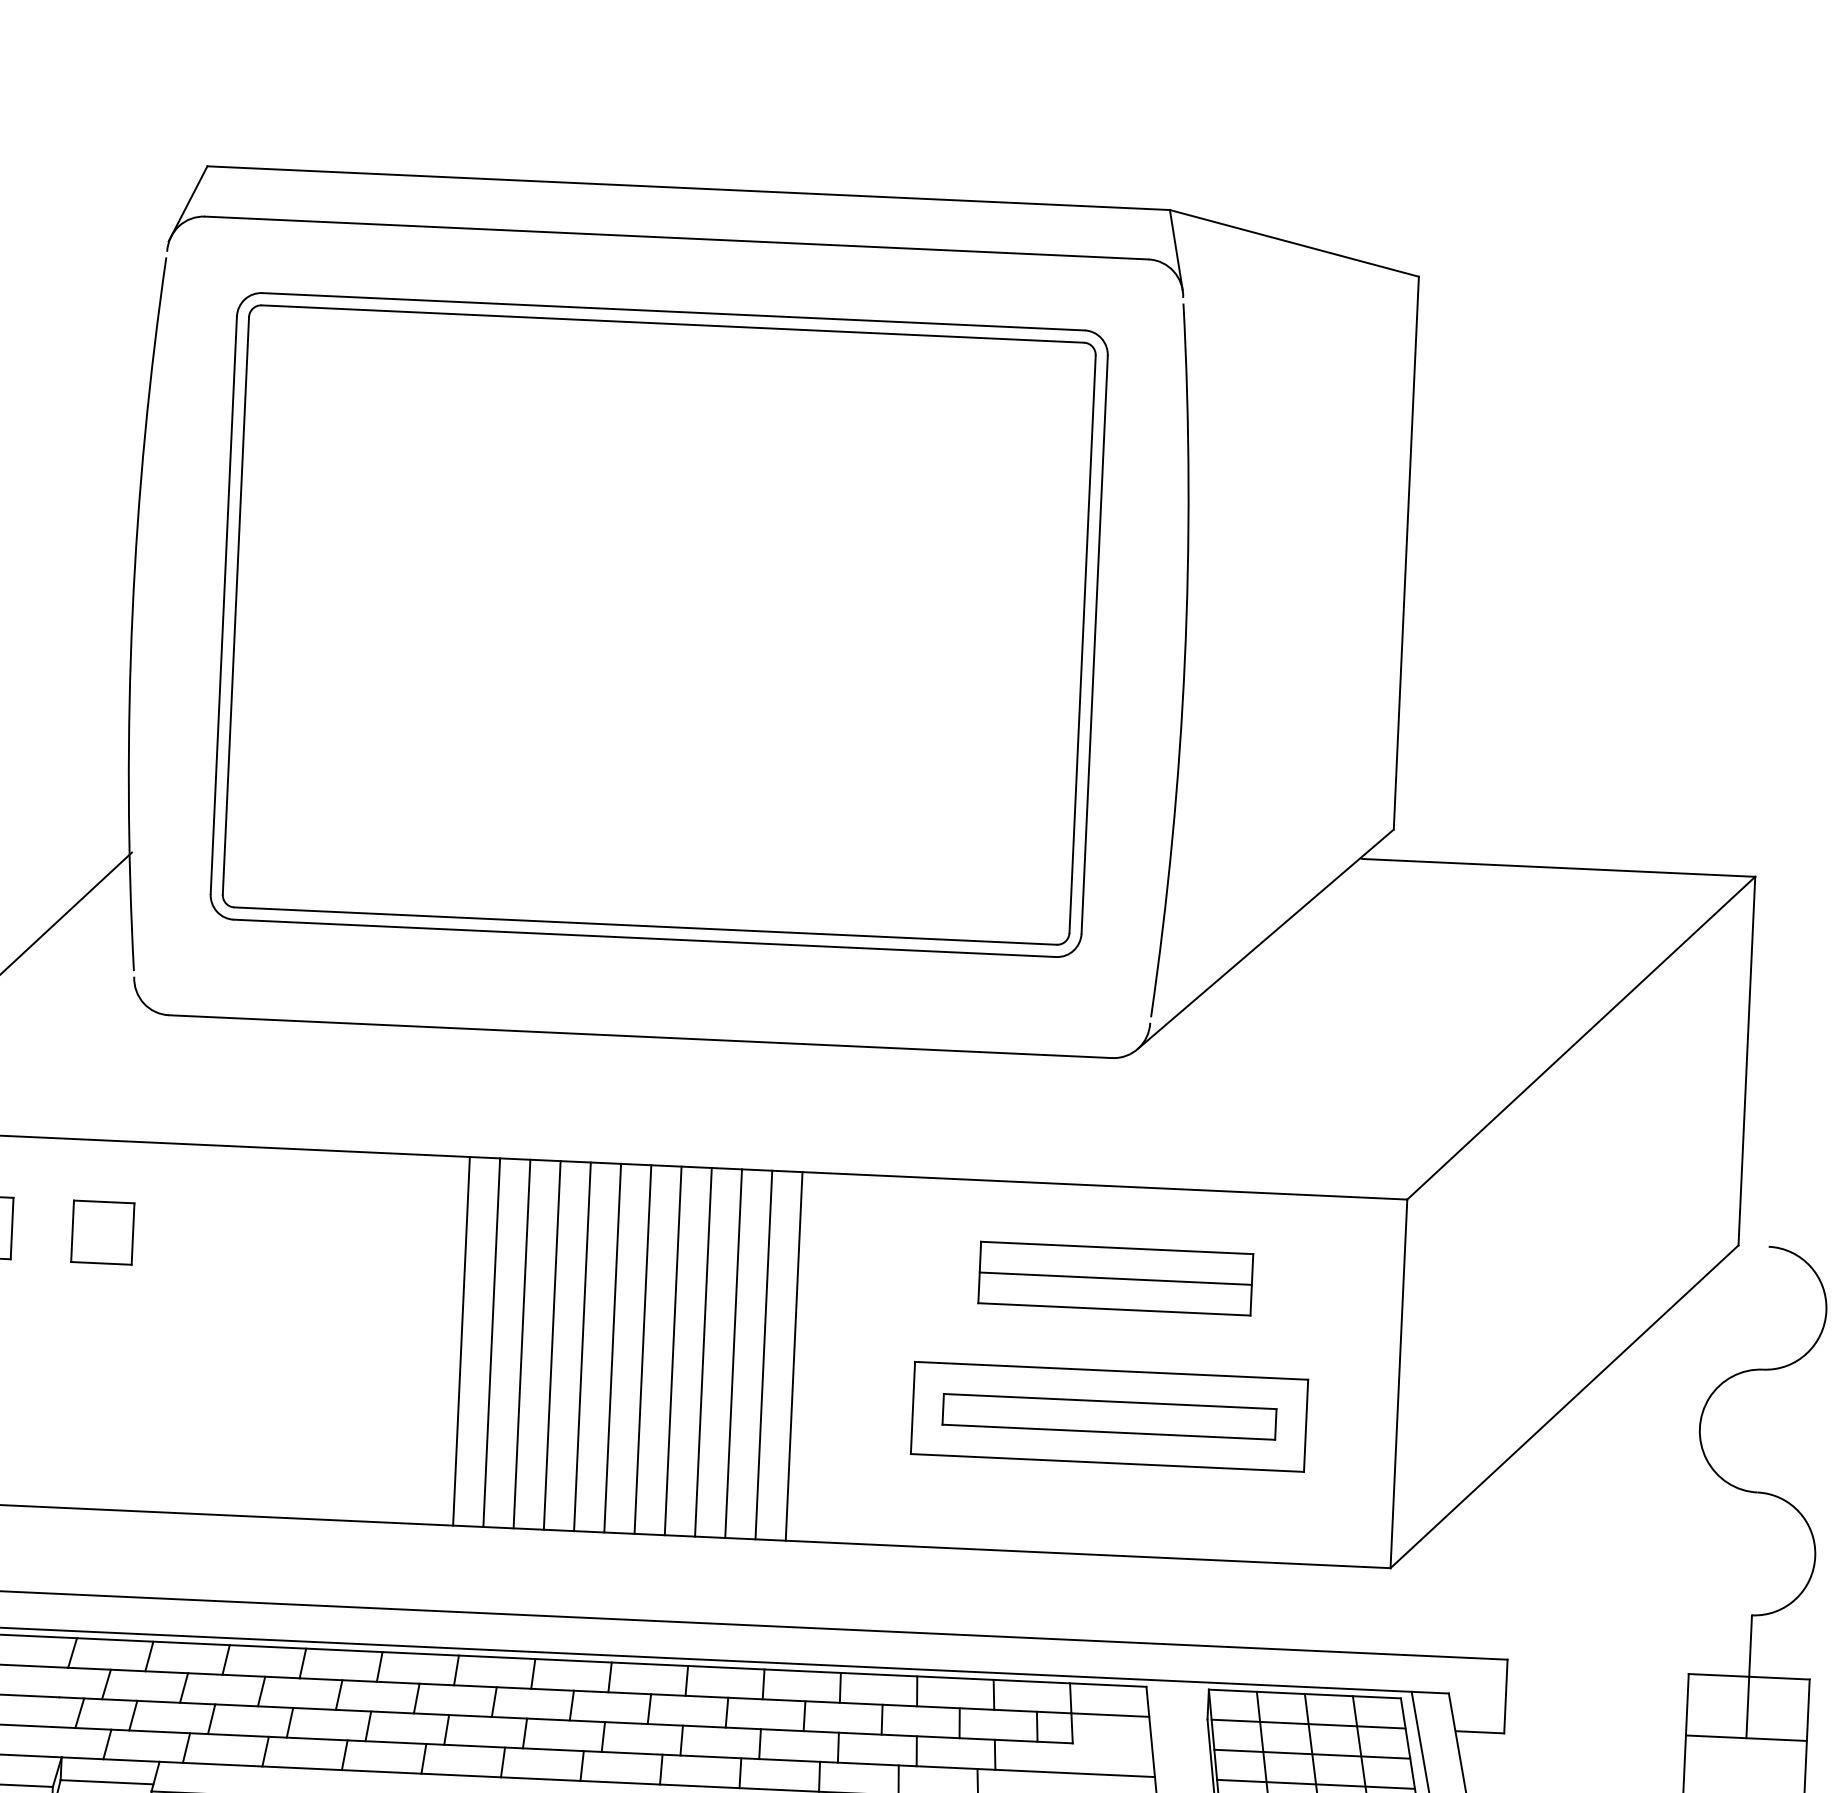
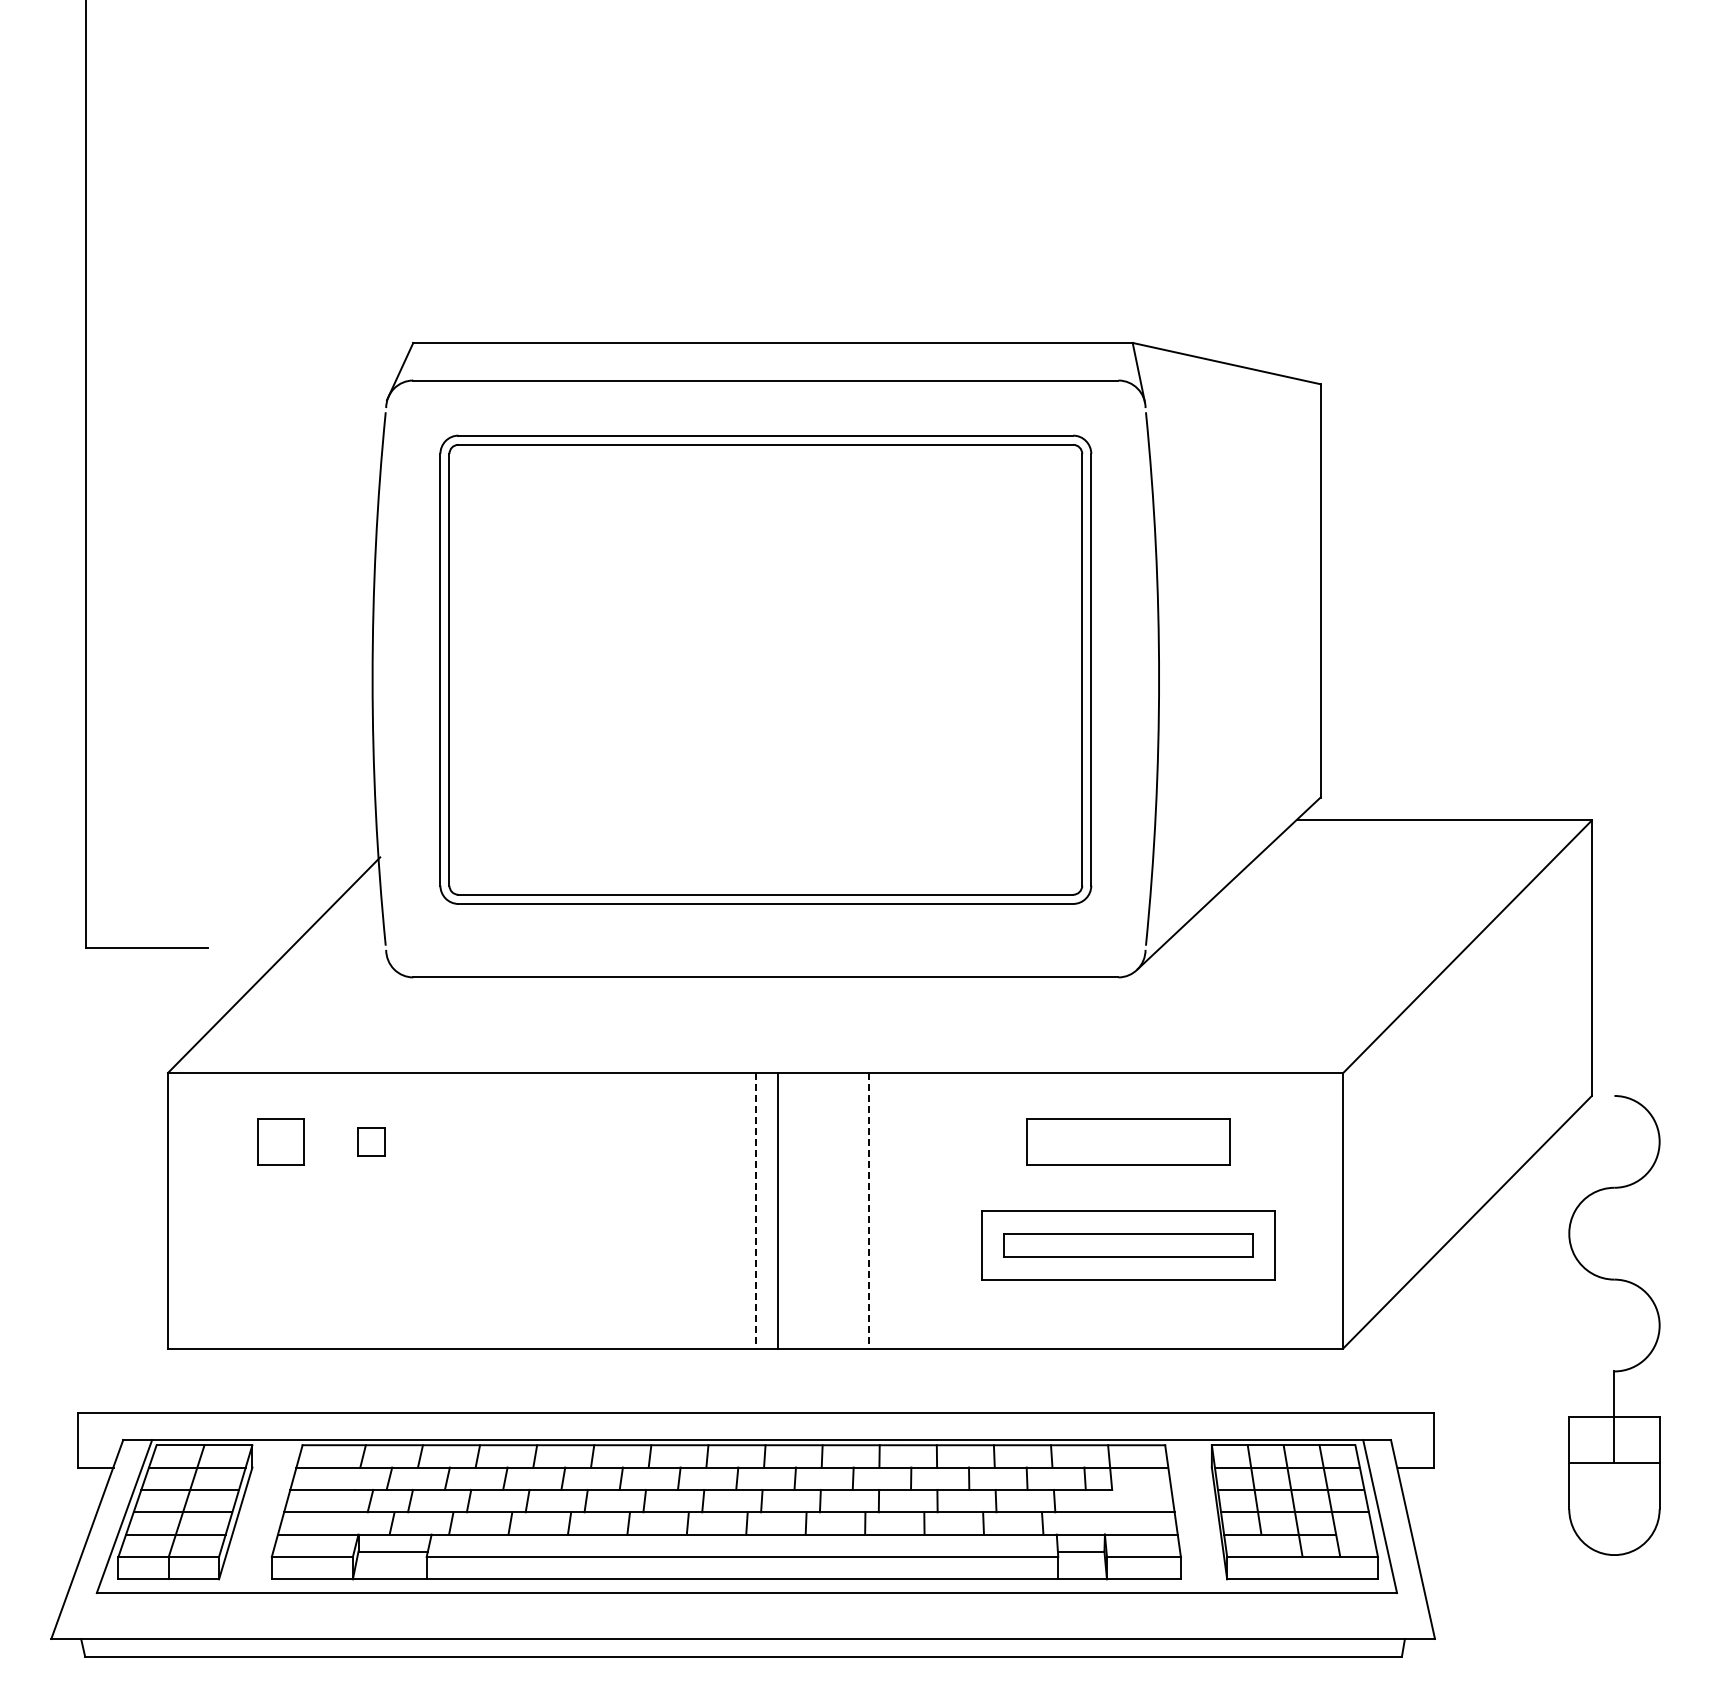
part: (102, 1232) -> (371, 1141), size x0.6
line: (1115, 1278) -> (1128, 1141), removed
line: (461, 1340) -> (642, 1210), removed
line: (492, 1342) -> (665, 1210), removed
line: (521, 1343) -> (687, 1210), removed
line: (552, 1345) -> (710, 1210), removed
line: (583, 1346) -> (733, 1210), removed
line: (612, 1347) -> (755, 1210), solid -> dashed
line: (672, 1350) -> (800, 1210), removed
line: (703, 1351) -> (823, 1210), removed
line: (734, 1353) -> (846, 1210), removed
line: (763, 1354) -> (868, 1210), solid -> dashed
line: (794, 1356) -> (891, 1210), removed

